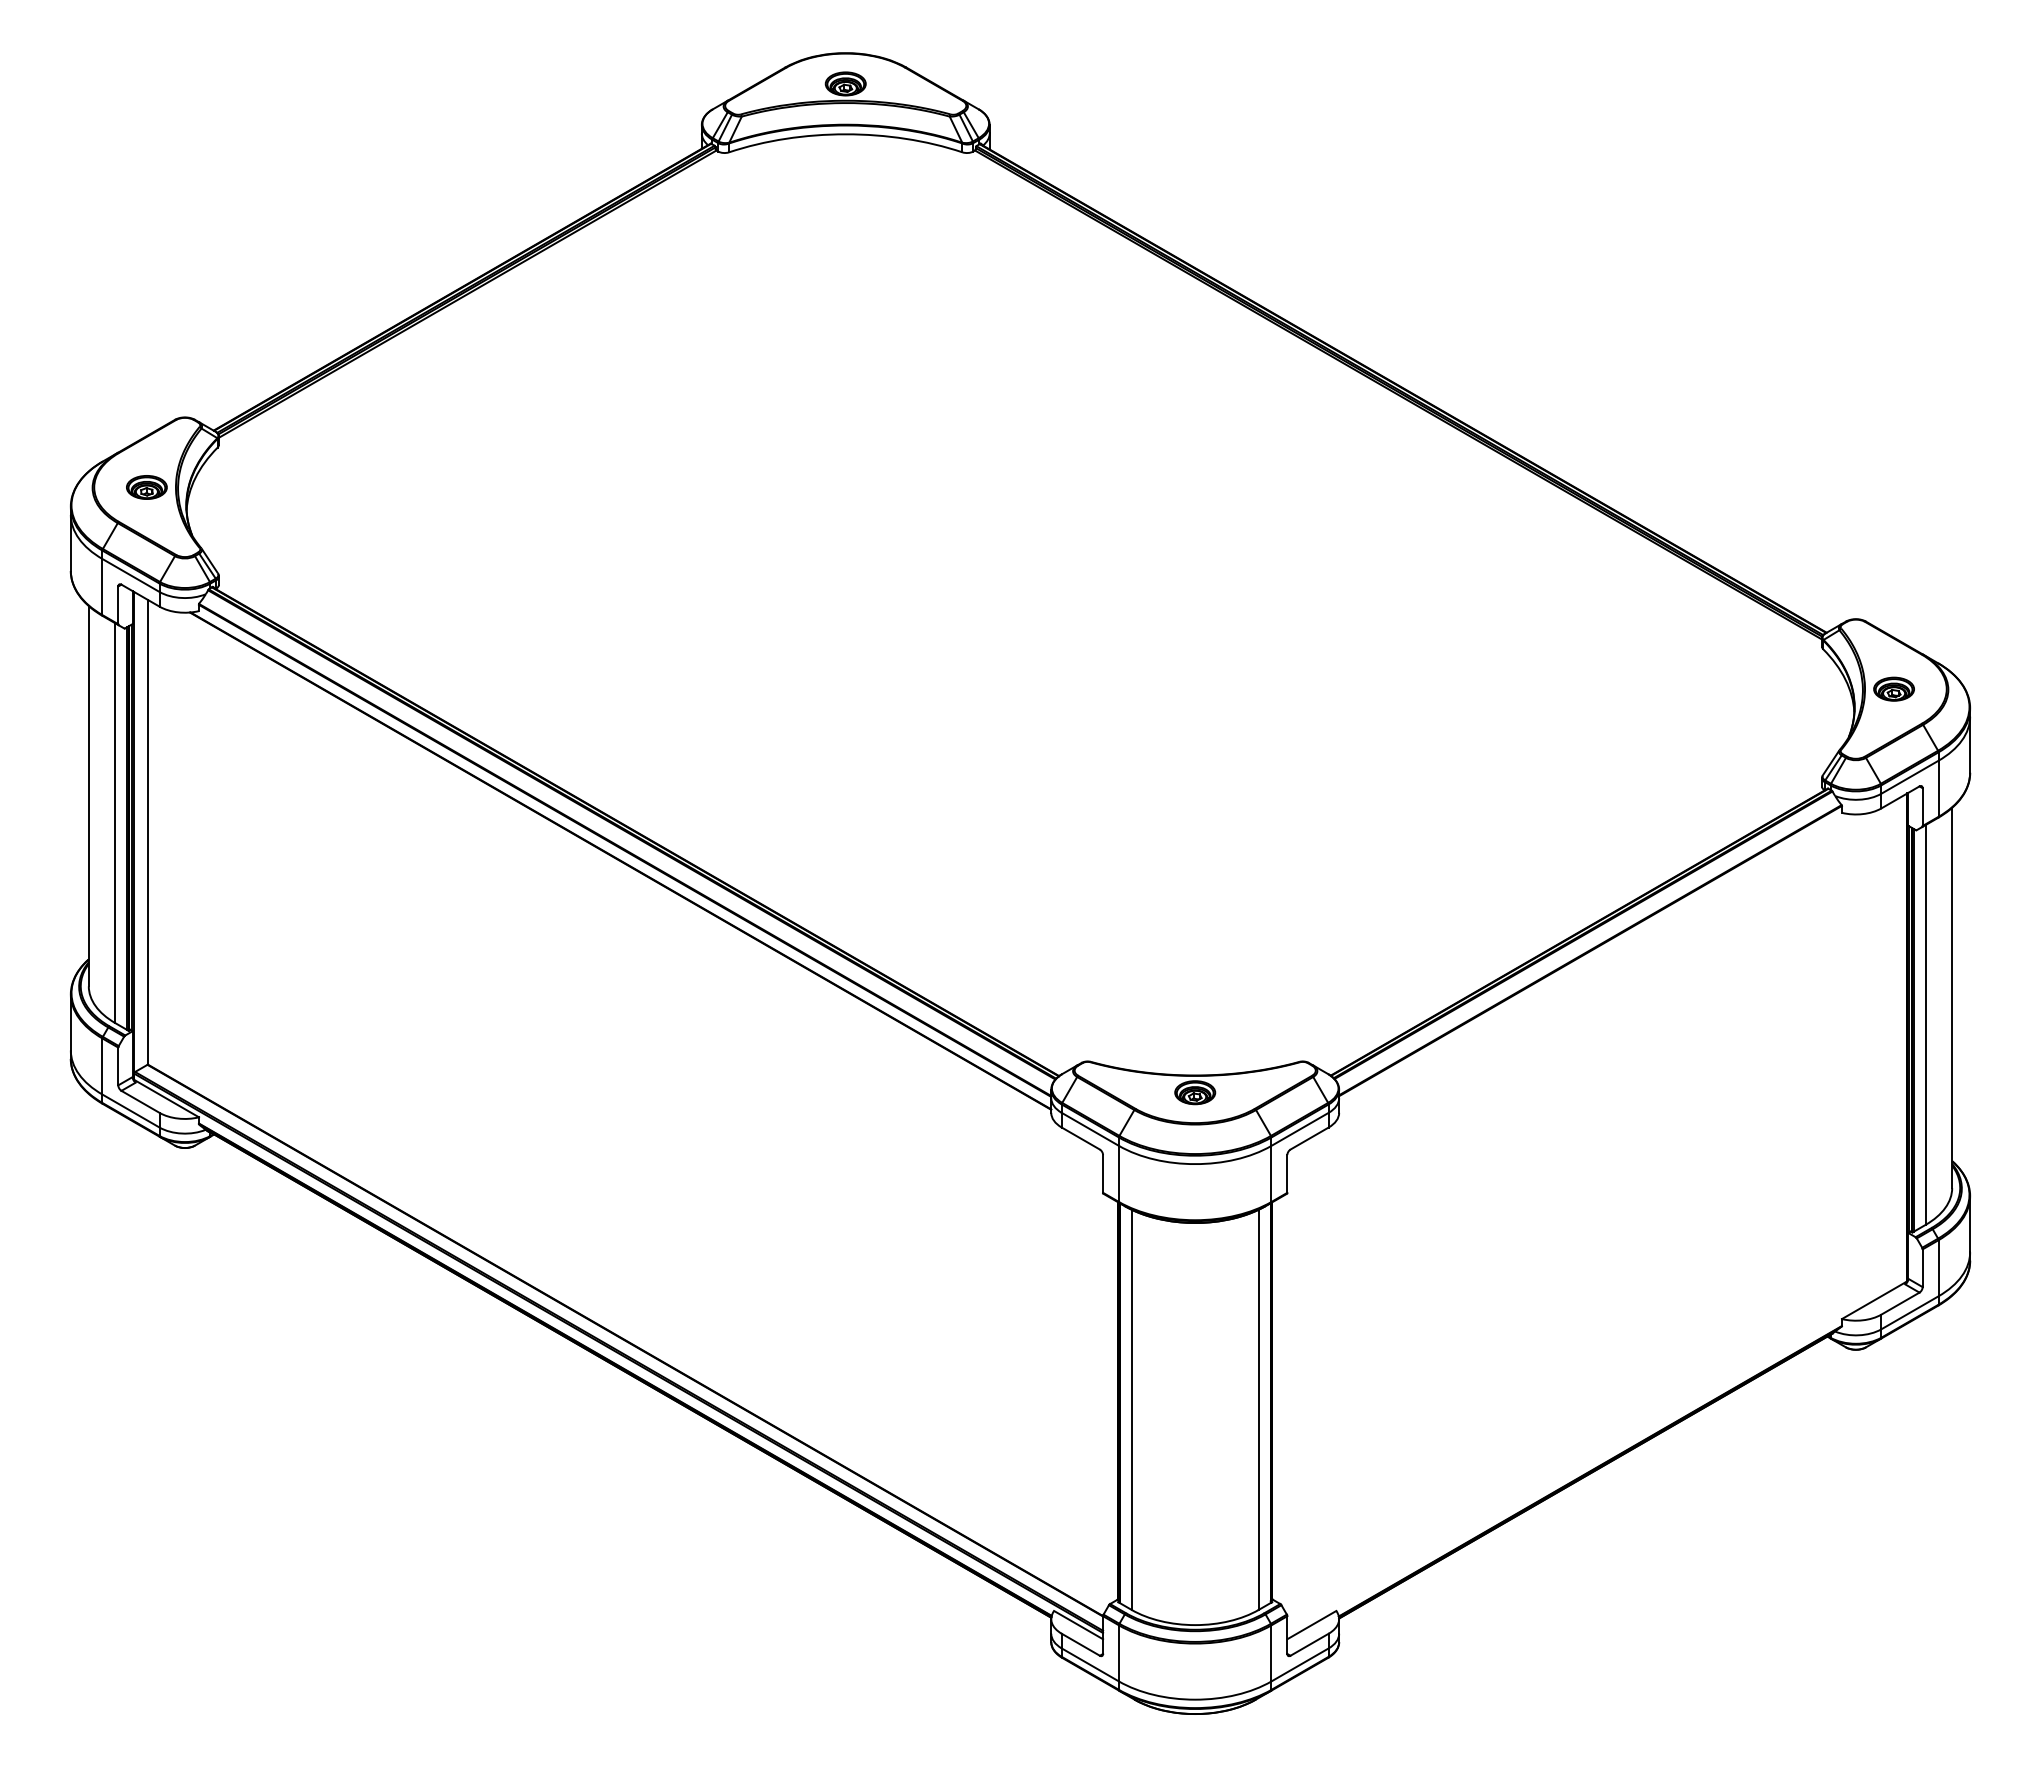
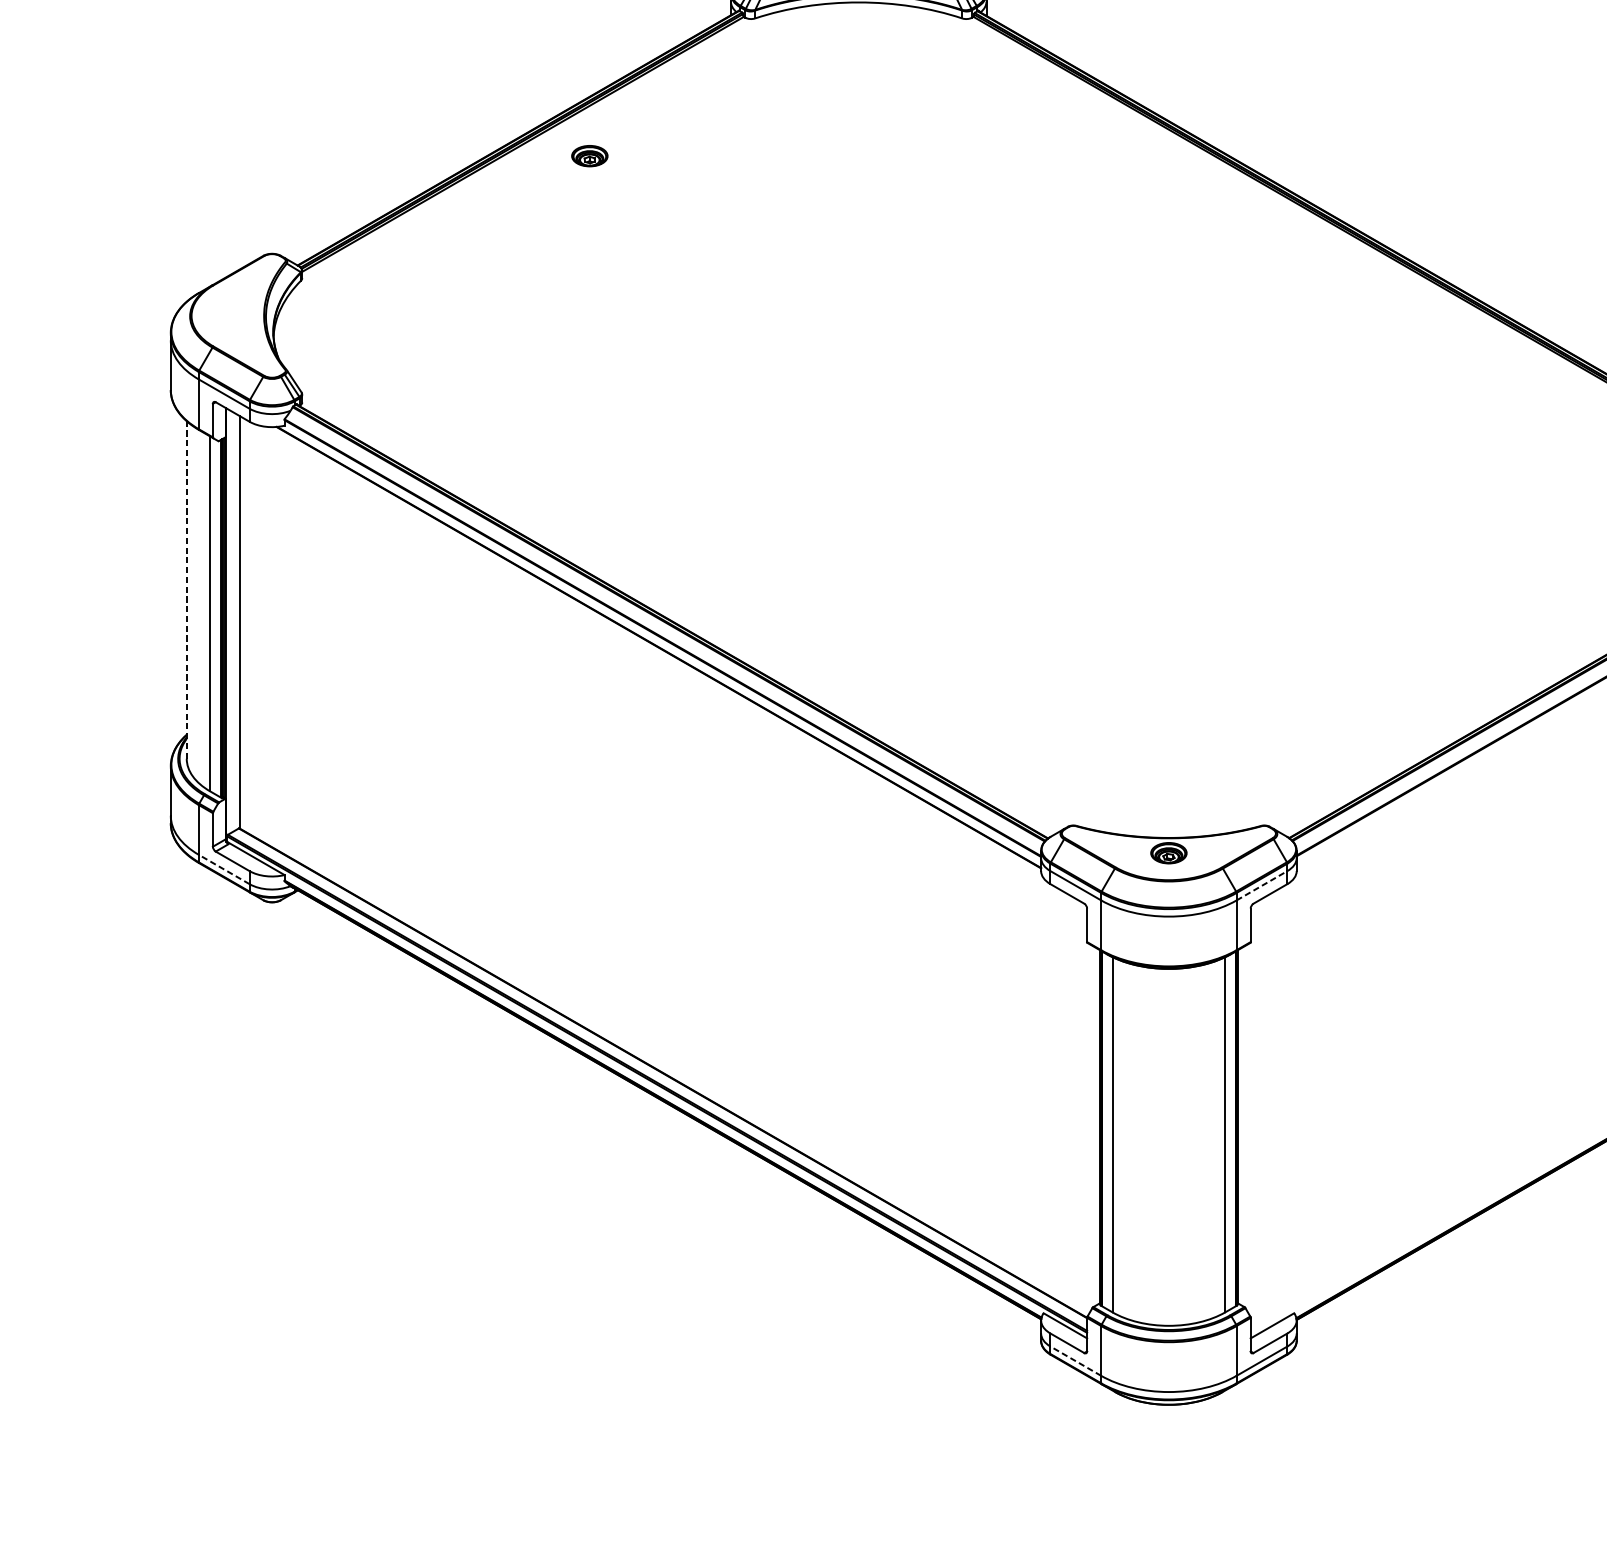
part: (146, 487) -> (589, 156), moved
line: (88, 795) -> (186, 589), solid -> dashed
line: (130, 1110) -> (223, 869), solid -> dashed
line: (1300, 1129) -> (1262, 885), solid -> dashed
line: (1089, 1664) -> (1075, 1360), solid -> dashed

